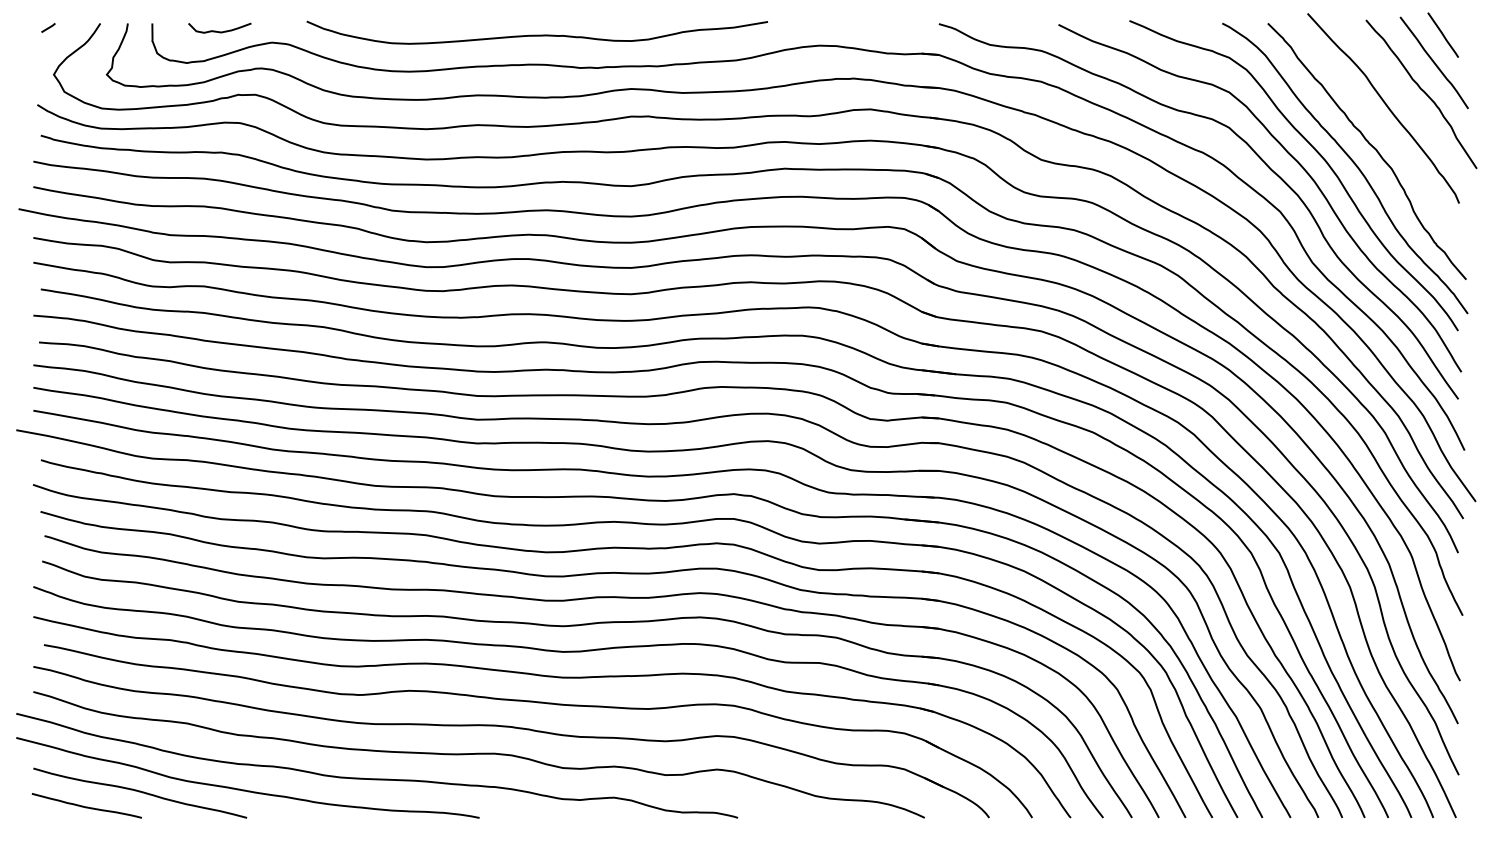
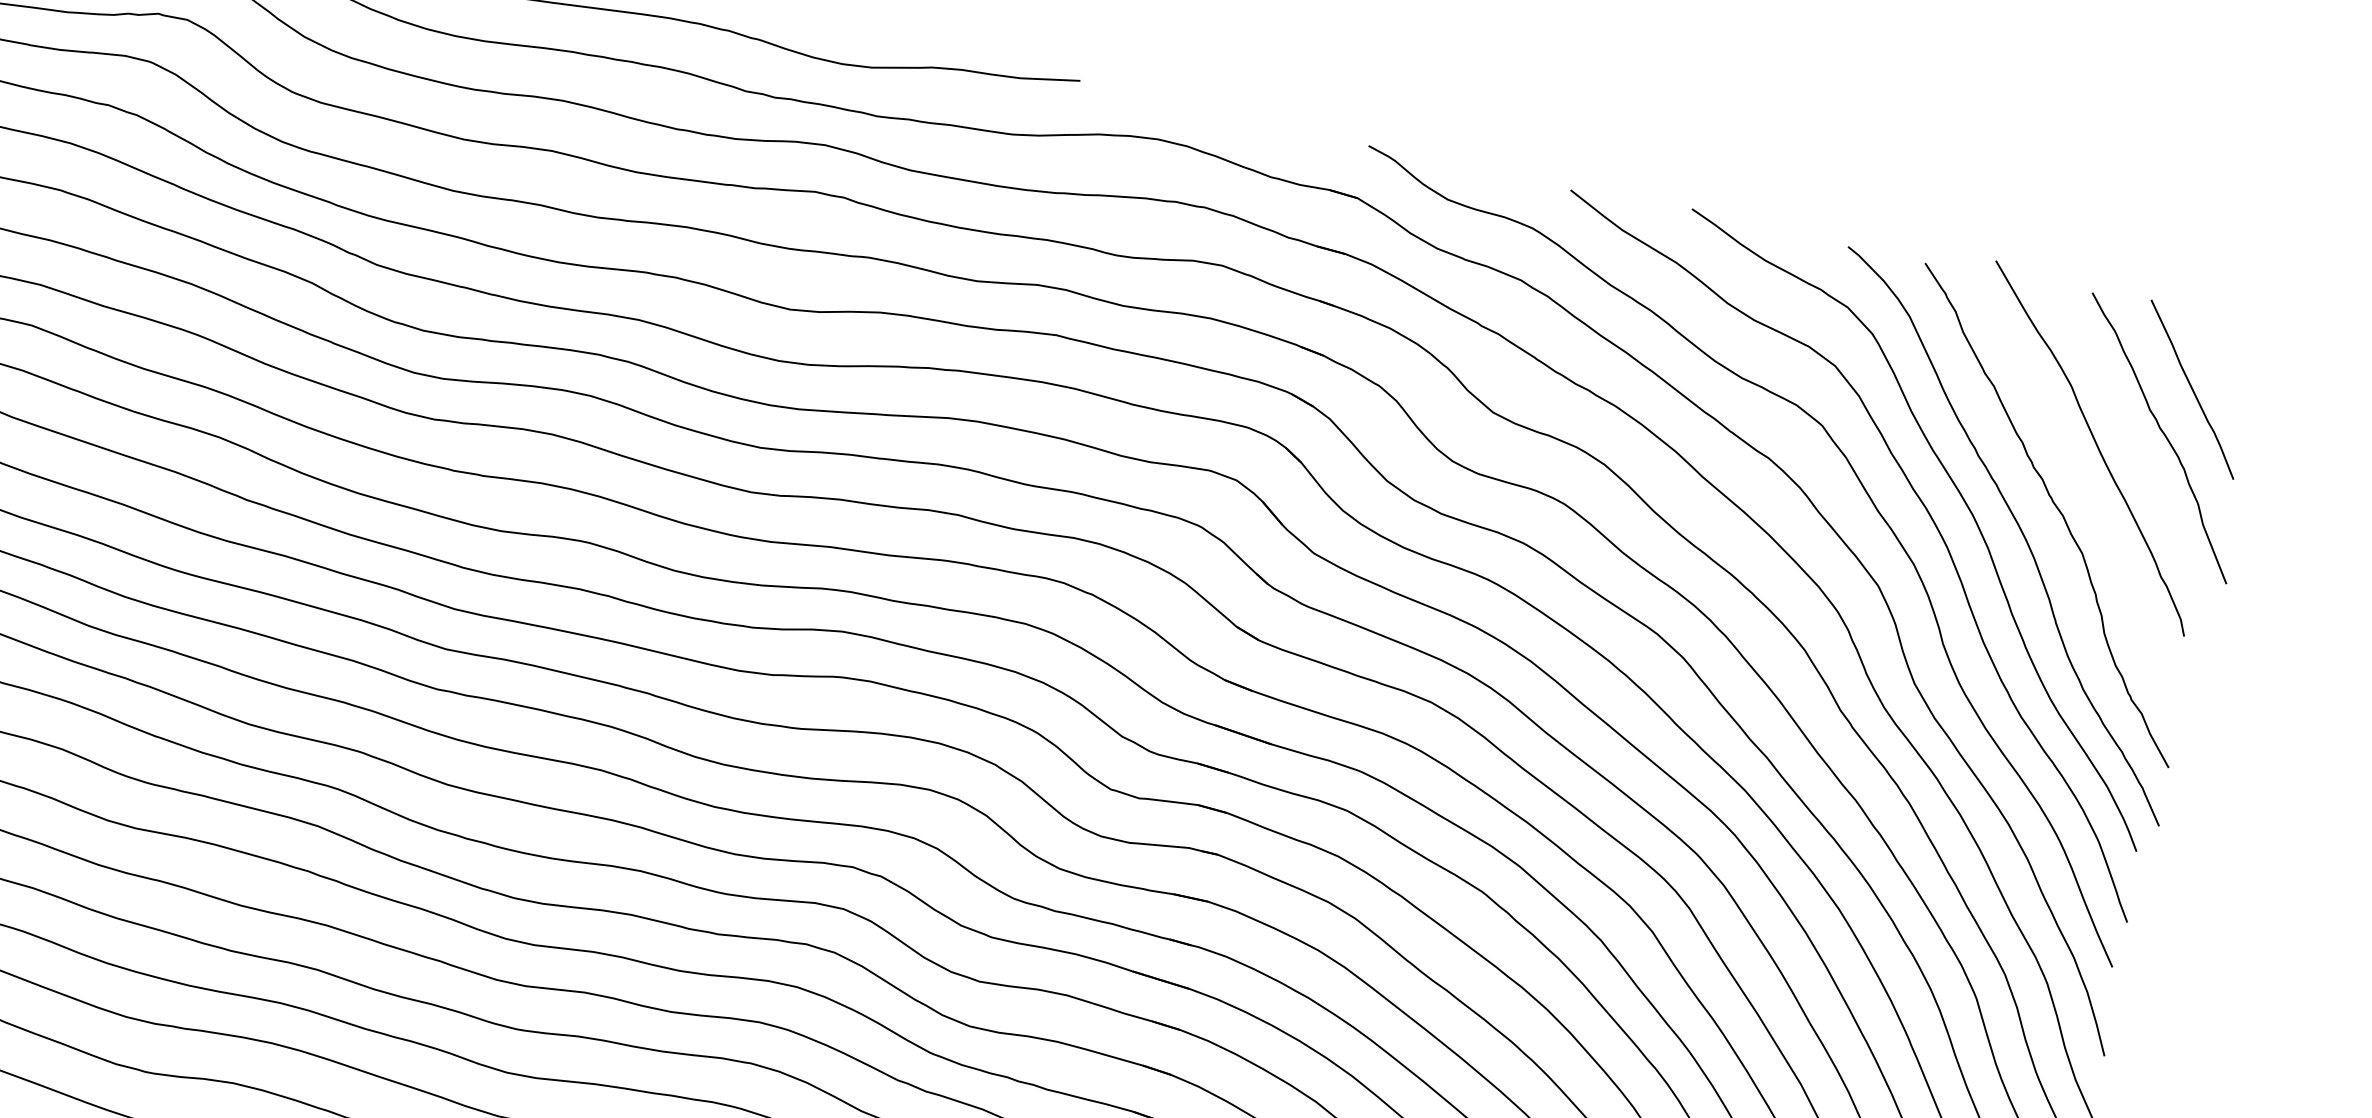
line: (1442, 34) -> (2216, 344), removed

